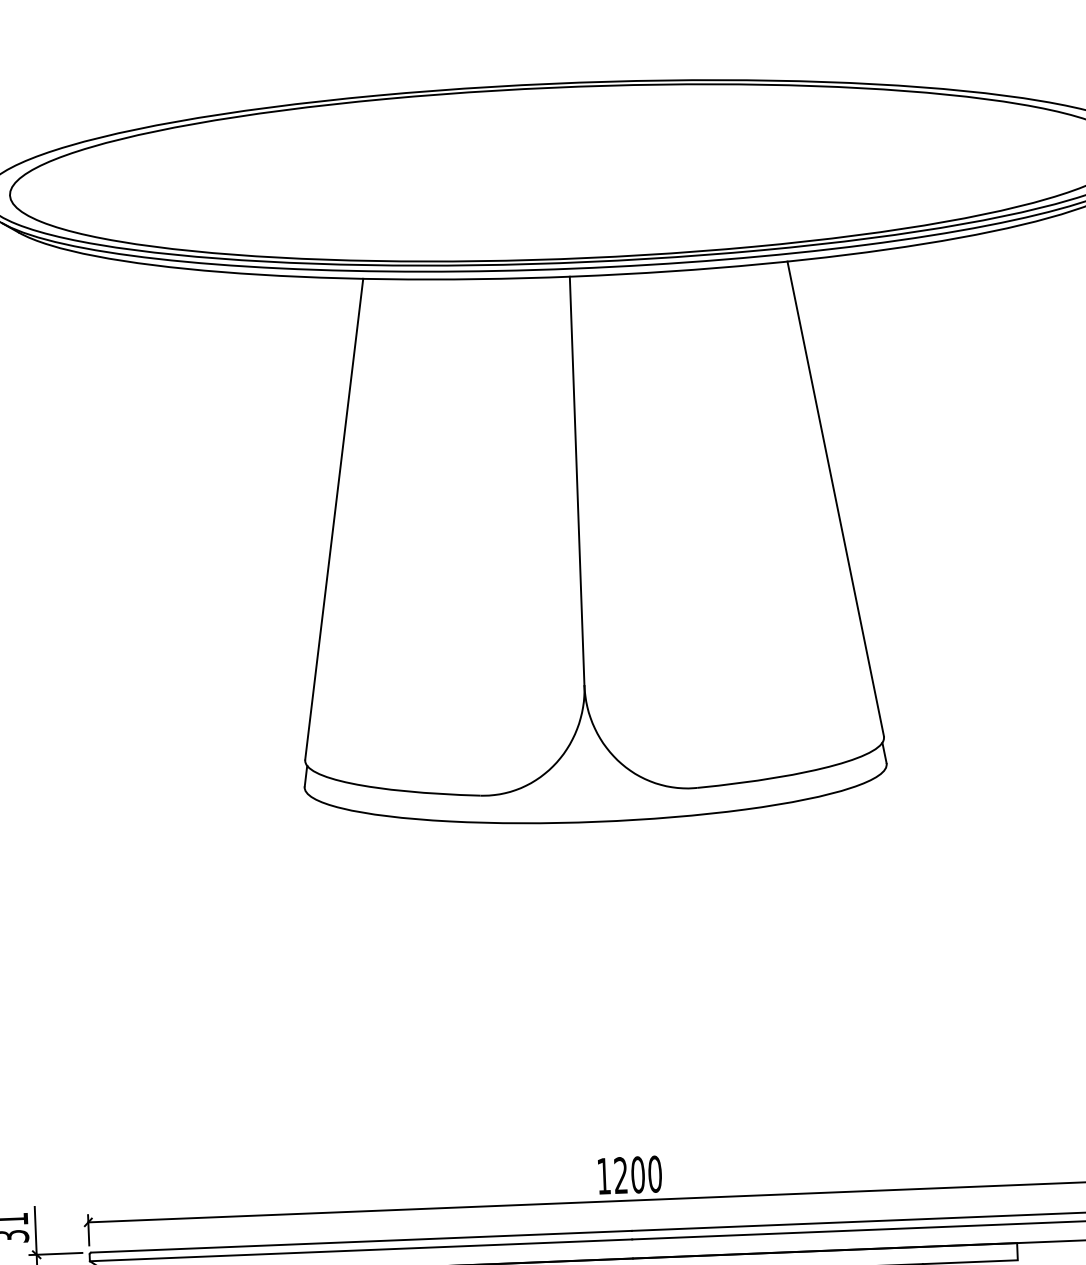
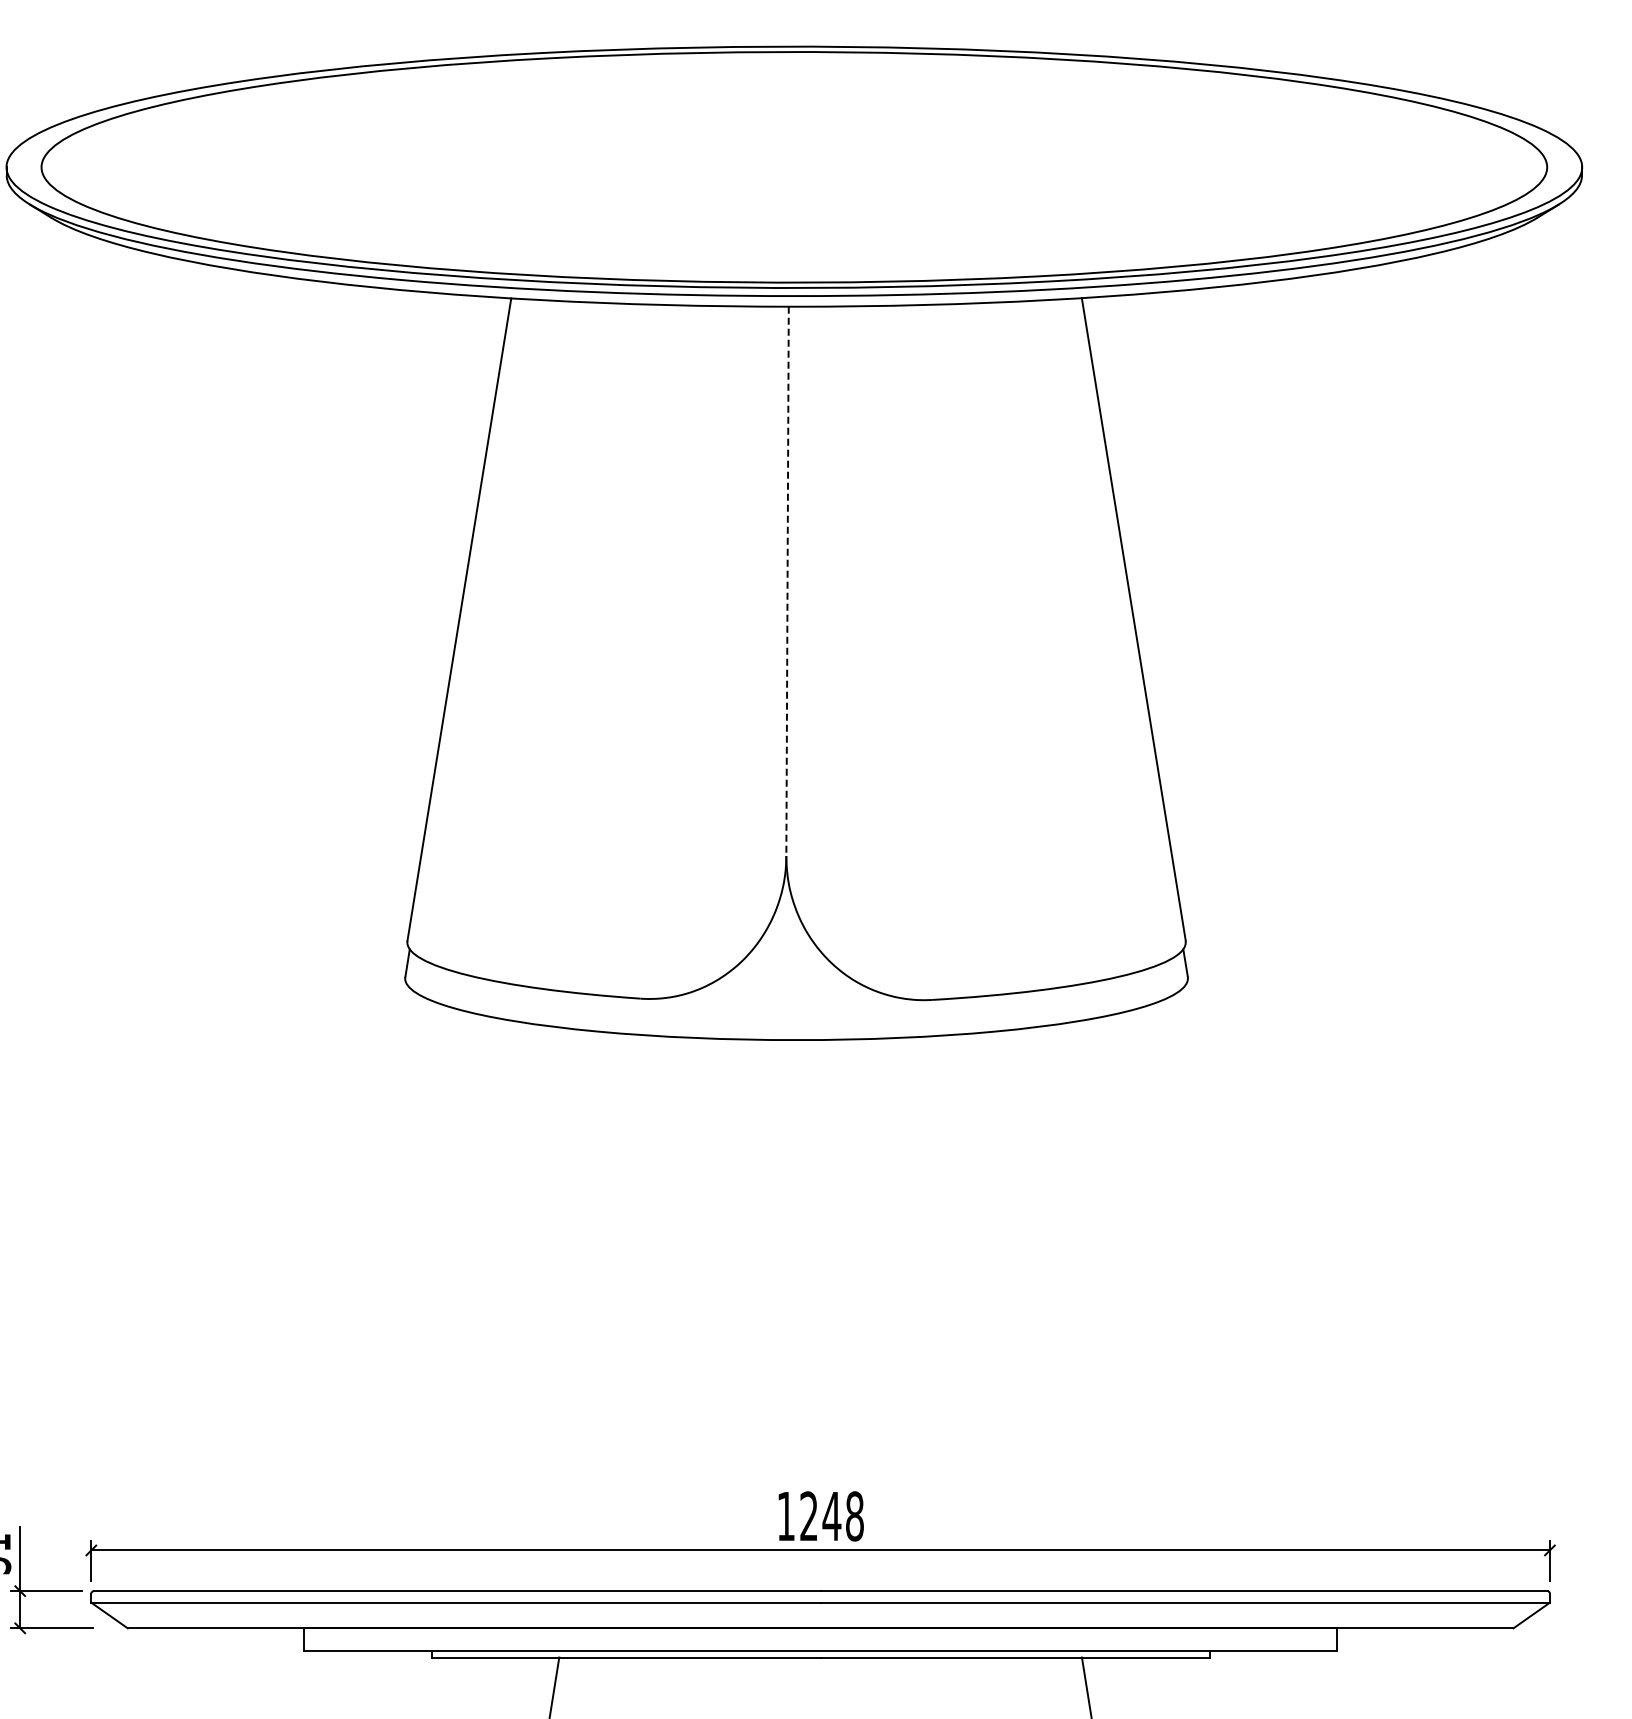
line: (577, 481) -> (787, 581), solid -> dashed
text: (645, 1174) -> (842, 1516), 1200 -> 1248

